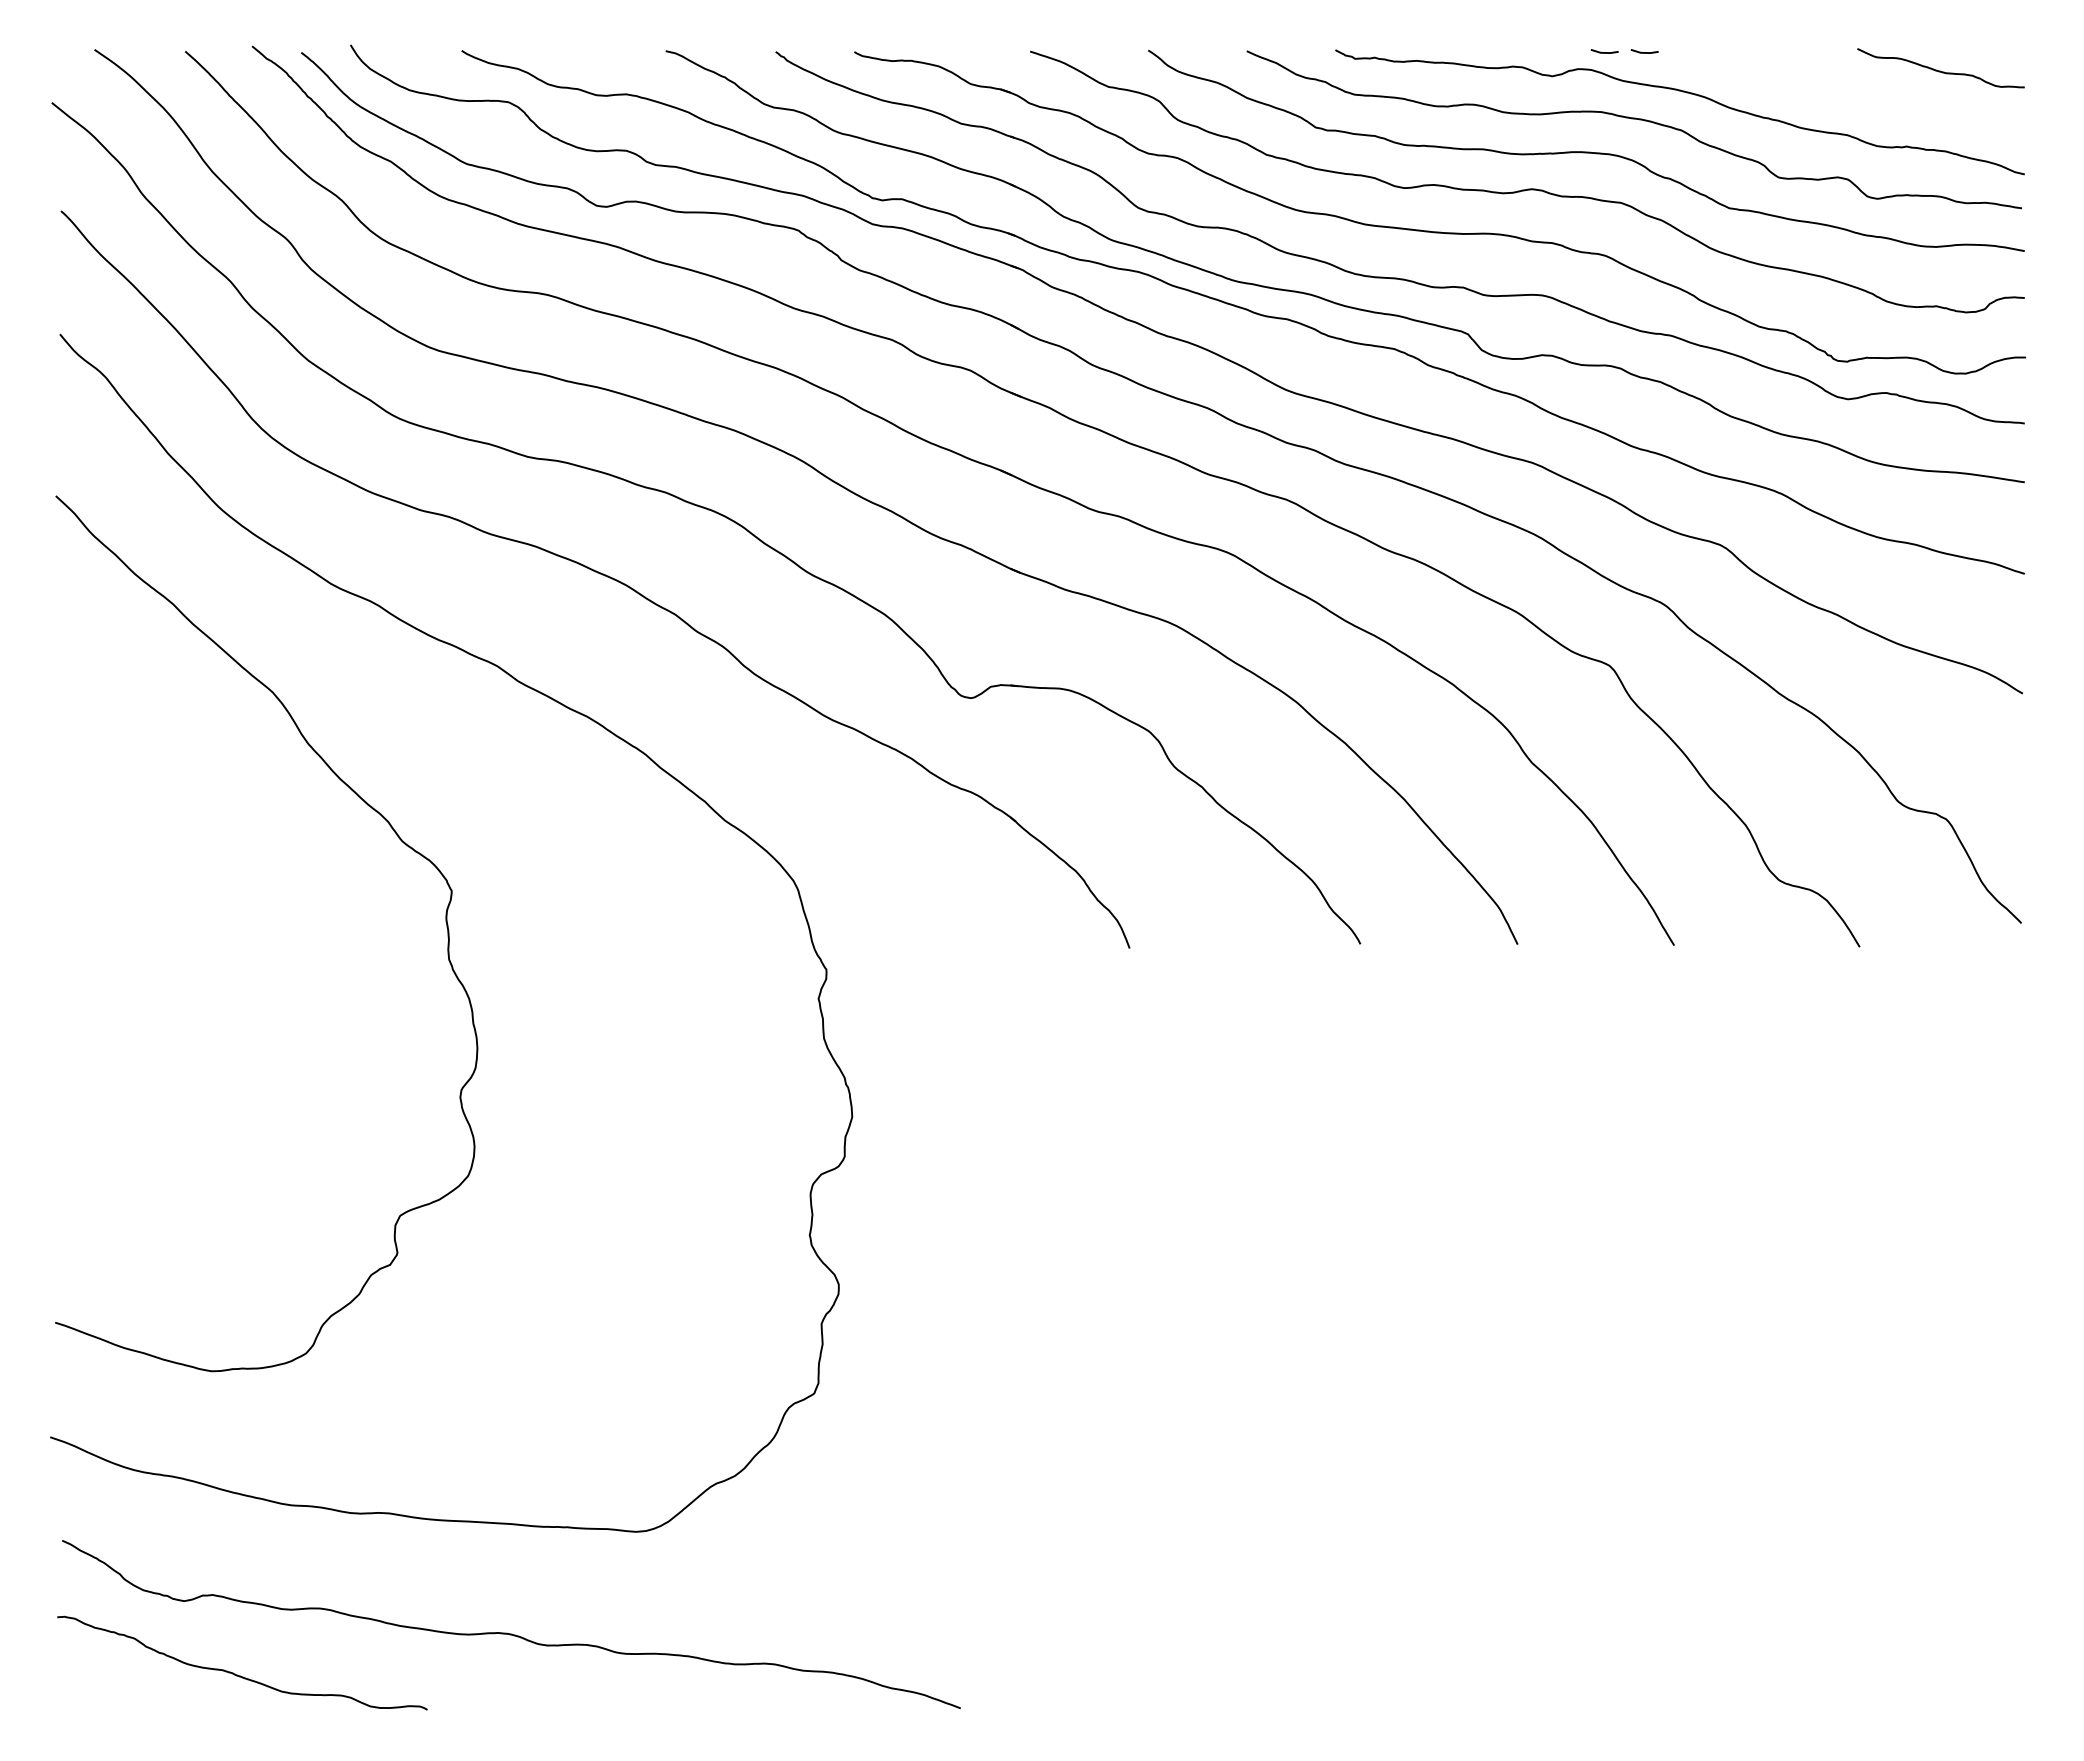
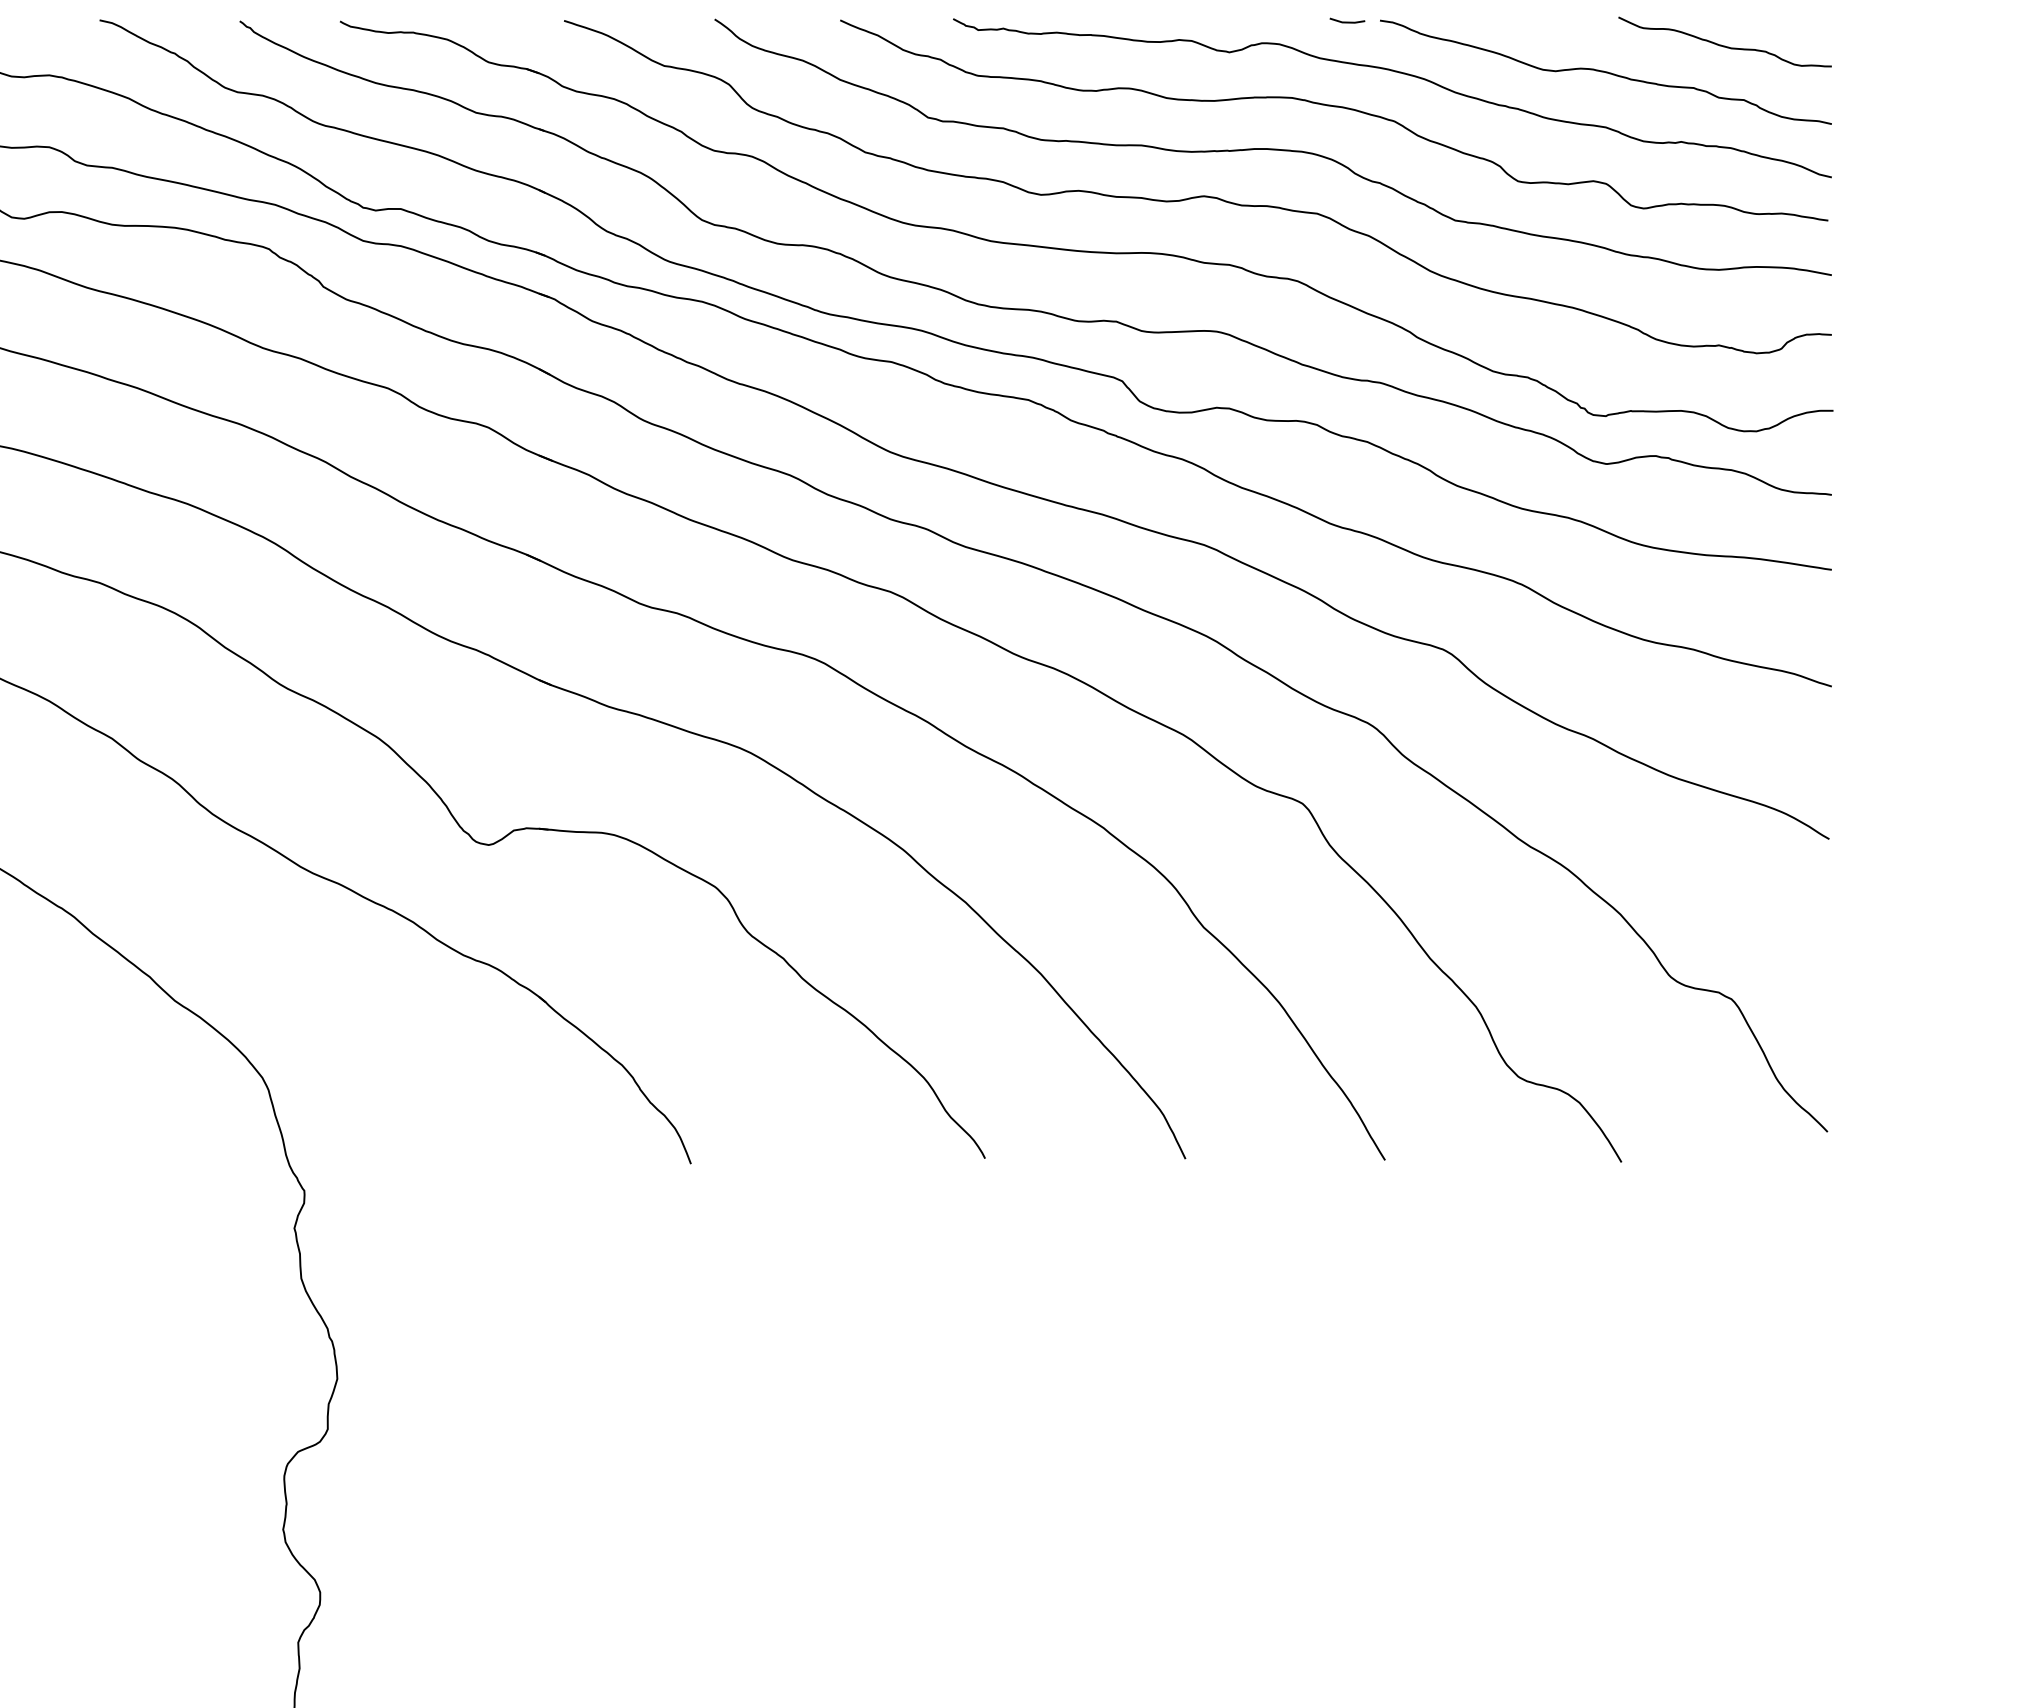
line: (1604, 52) -> (1296, 22), removed
curve: (1847, 91) -> (1605, 71), added

